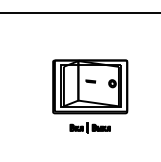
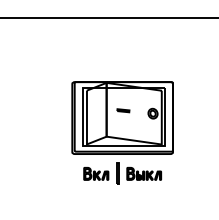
part: (90, 127) -> (122, 173), size x1.43

